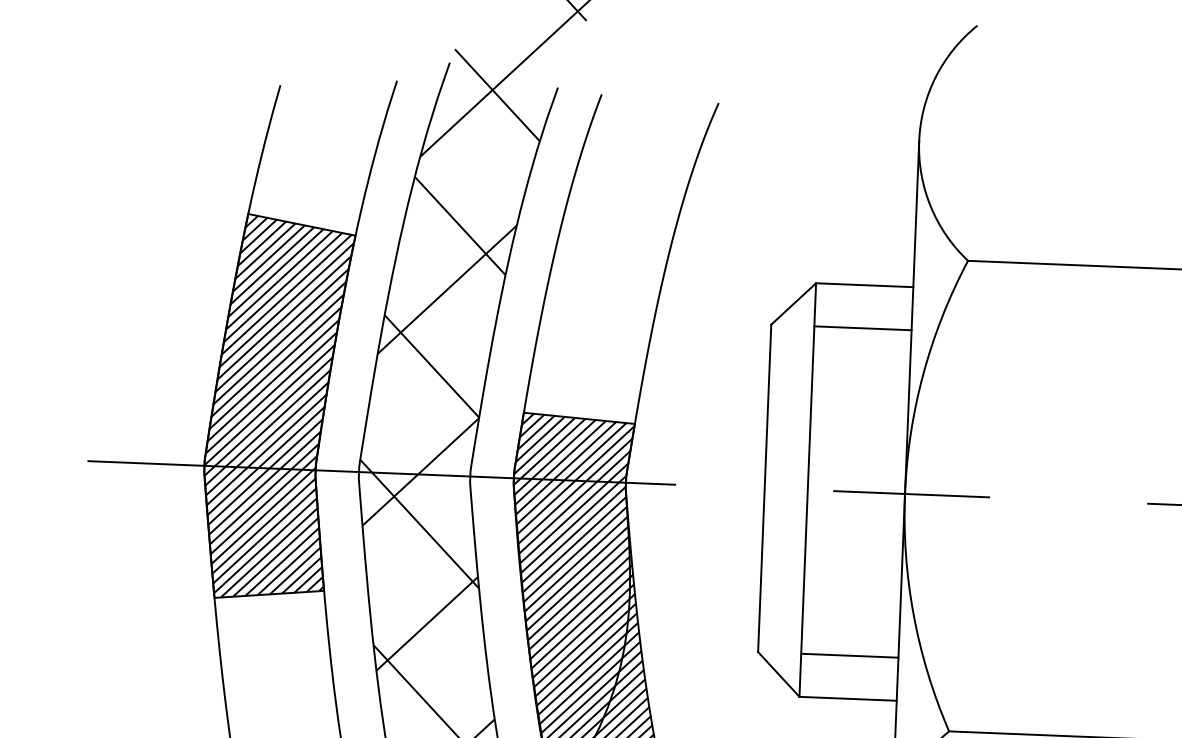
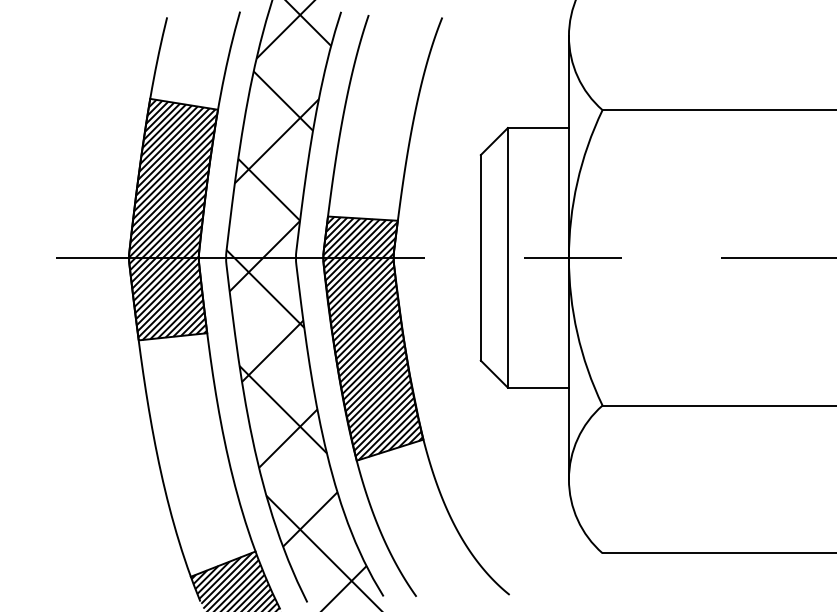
line: (861, 328) -> (537, 155), removed
line: (848, 655) -> (537, 360), removed

